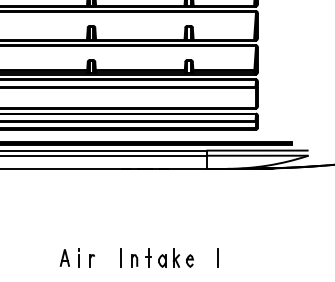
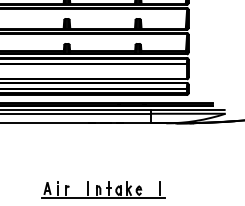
line: (141, 271) -> (103, 198), added

